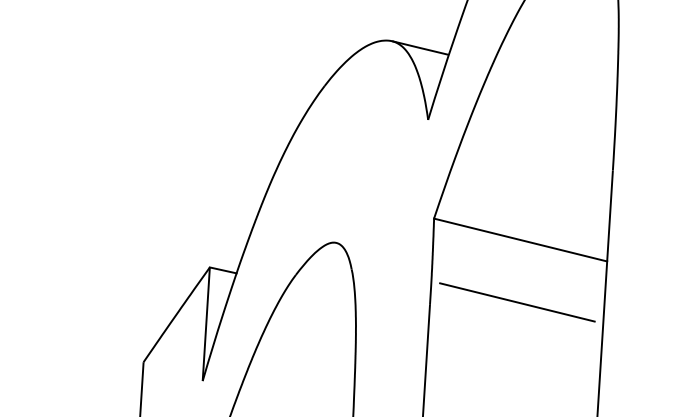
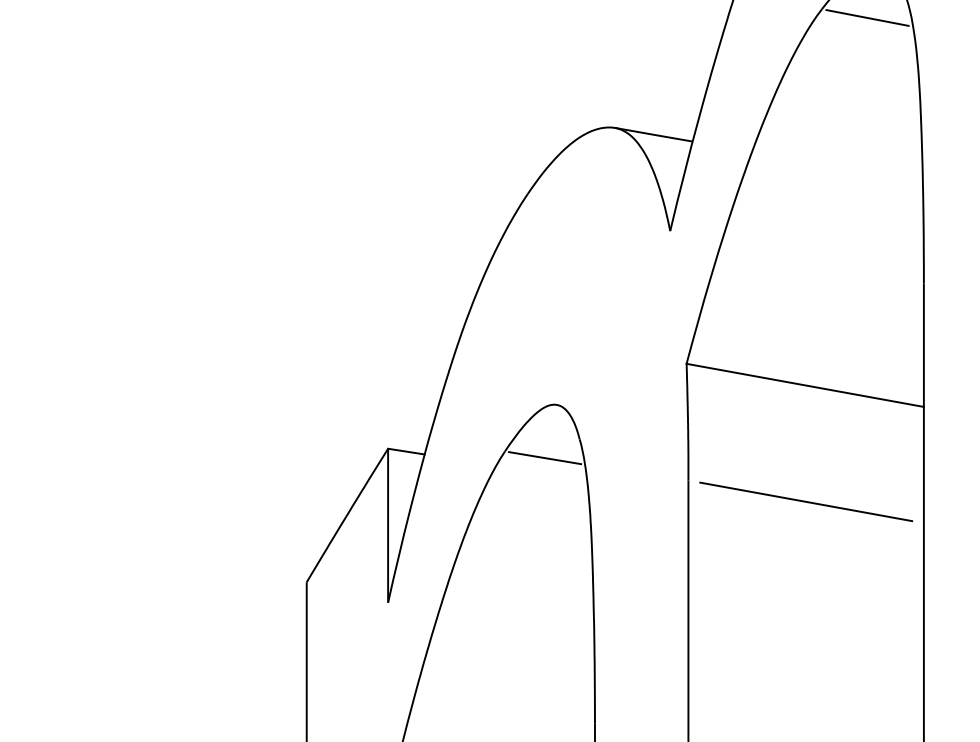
line: (324, 281) -> (544, 458), added
line: (517, 302) -> (806, 501), moved

